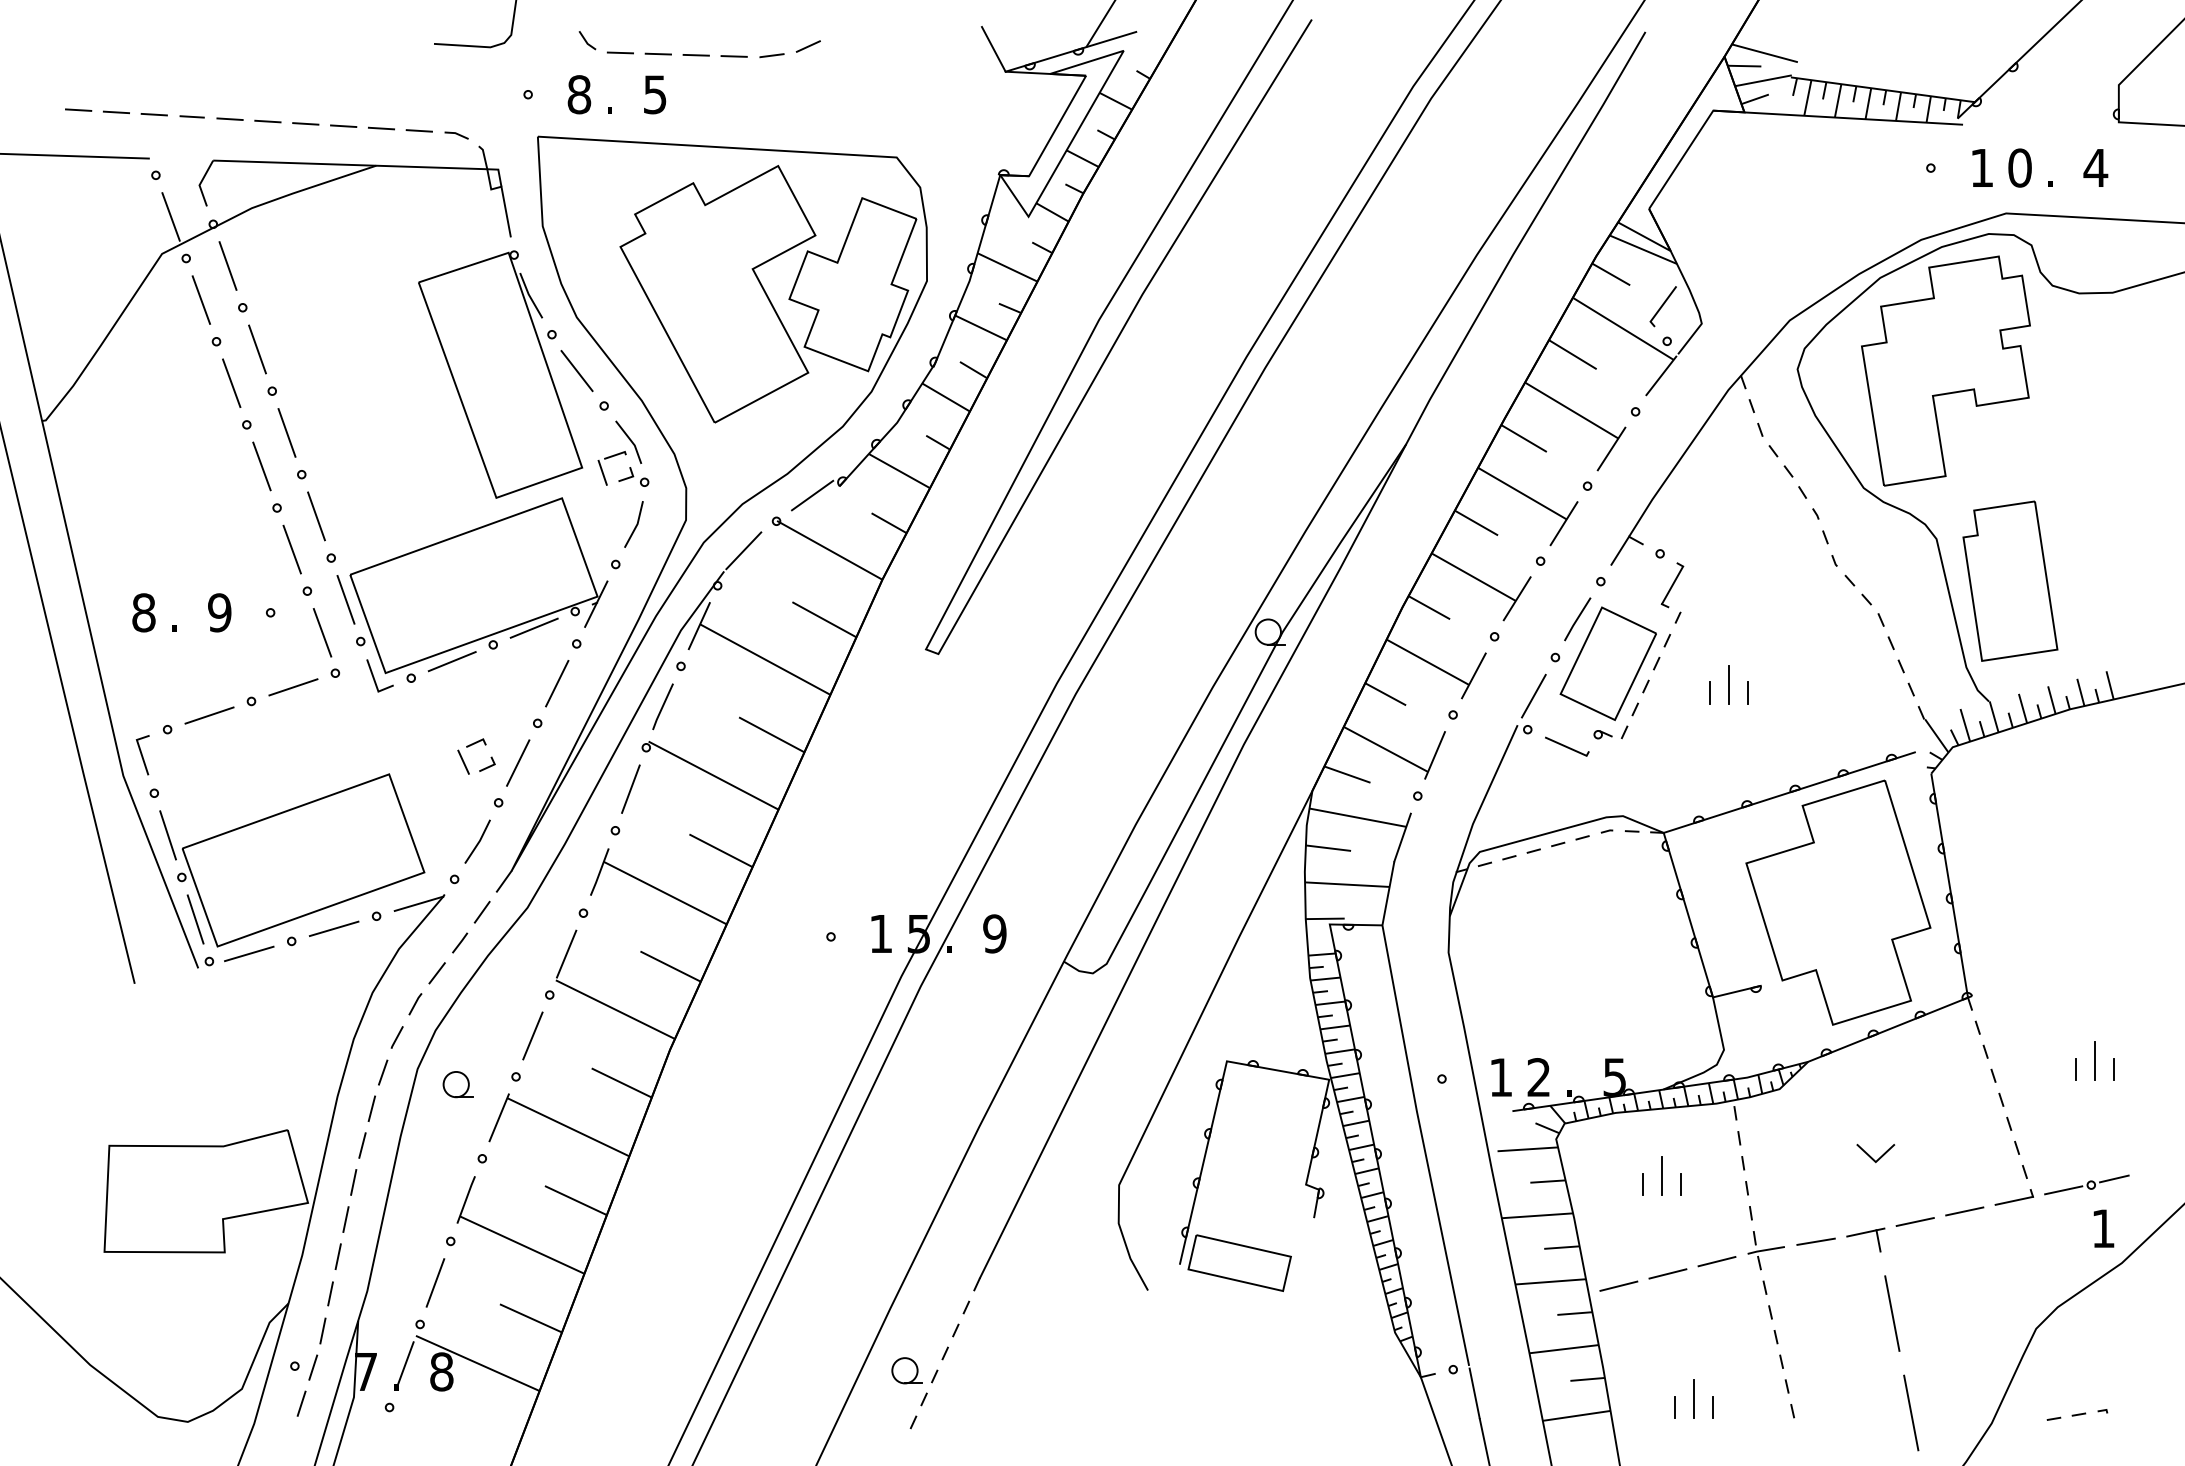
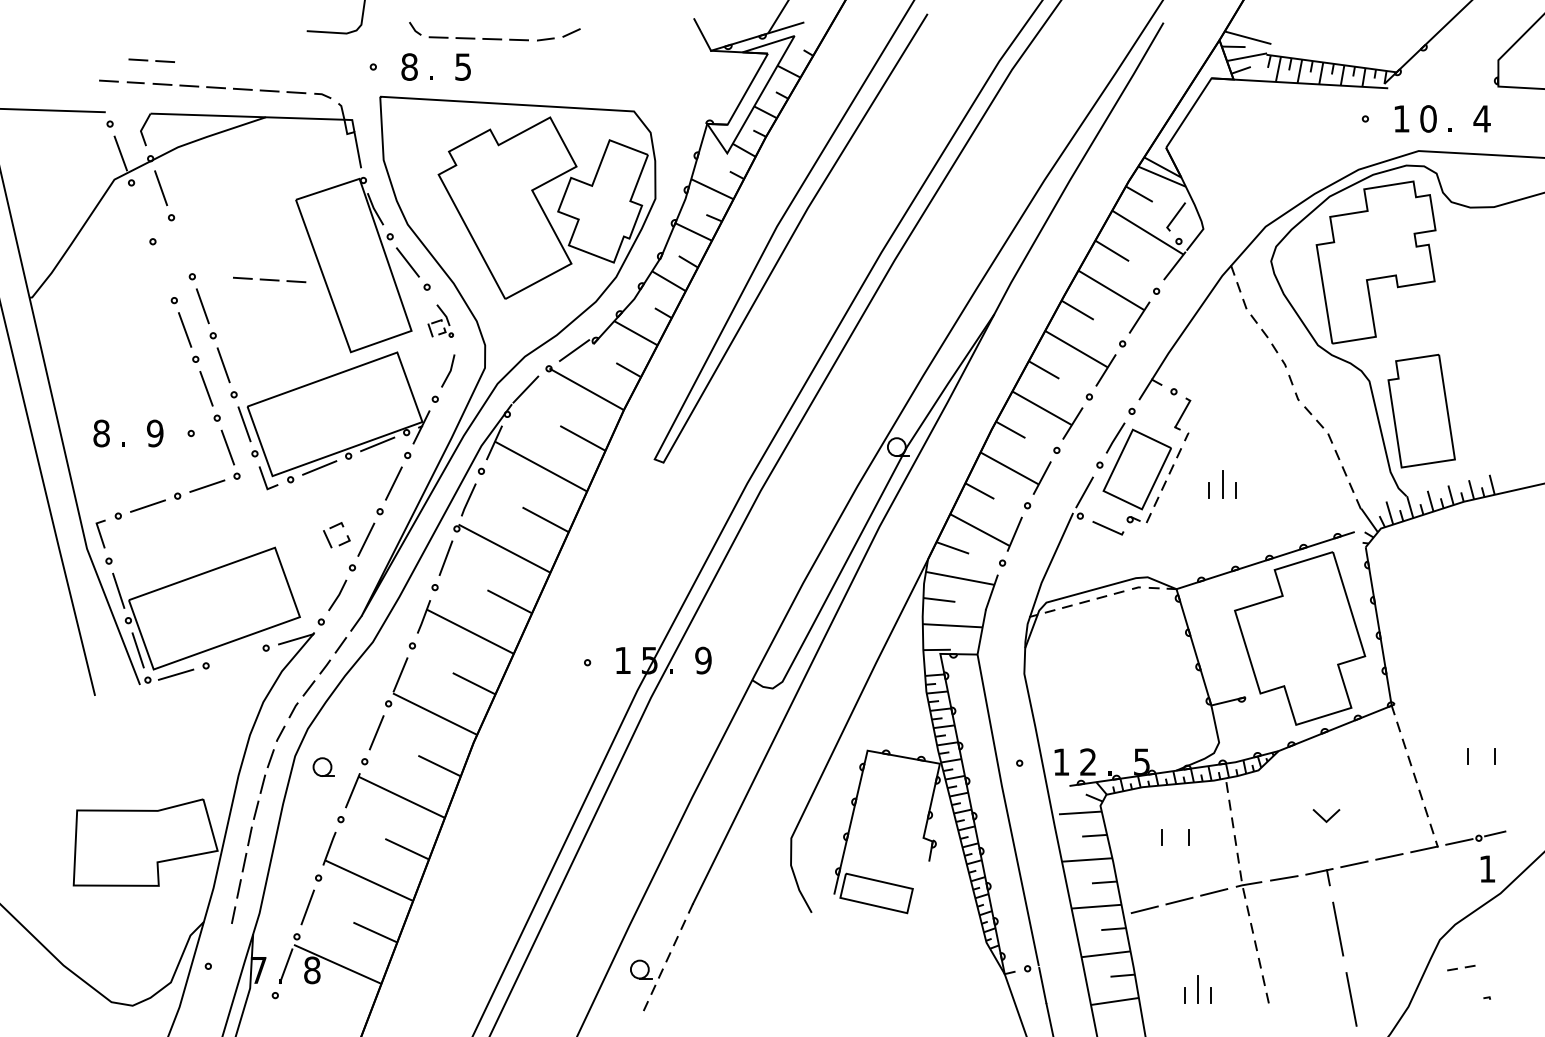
line: (92, 110) -> (148, 60), moved
line: (201, 300) -> (142, 212), removed
line: (256, 349) -> (181, 247), removed
line: (231, 382) -> (163, 270), removed
line: (381, 395) -> (269, 279), added
part: (623, 453) -> (440, 320), size x0.7
line: (334, 928) -> (236, 656), removed
line: (2094, 1061) -> (1481, 750), removed
line: (1662, 1175) -> (1175, 831), removed
part: (310, 1366) -> (219, 966), removed
part: (2066, 1415) -> (1461, 967), moved

